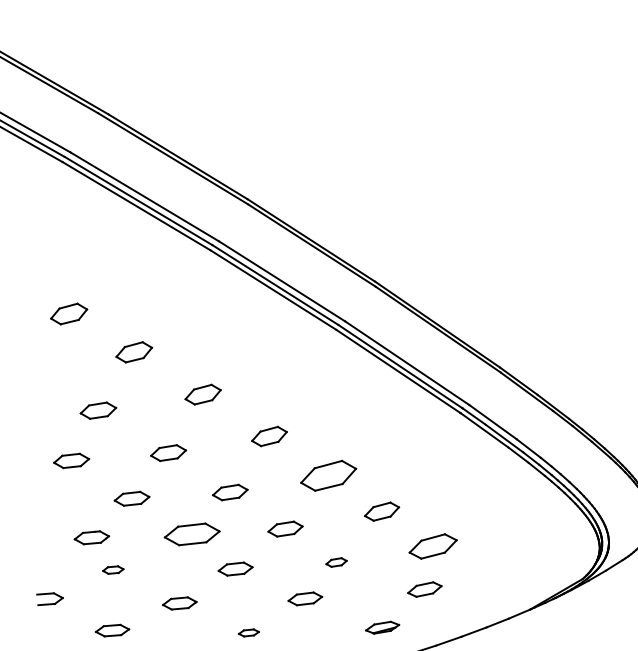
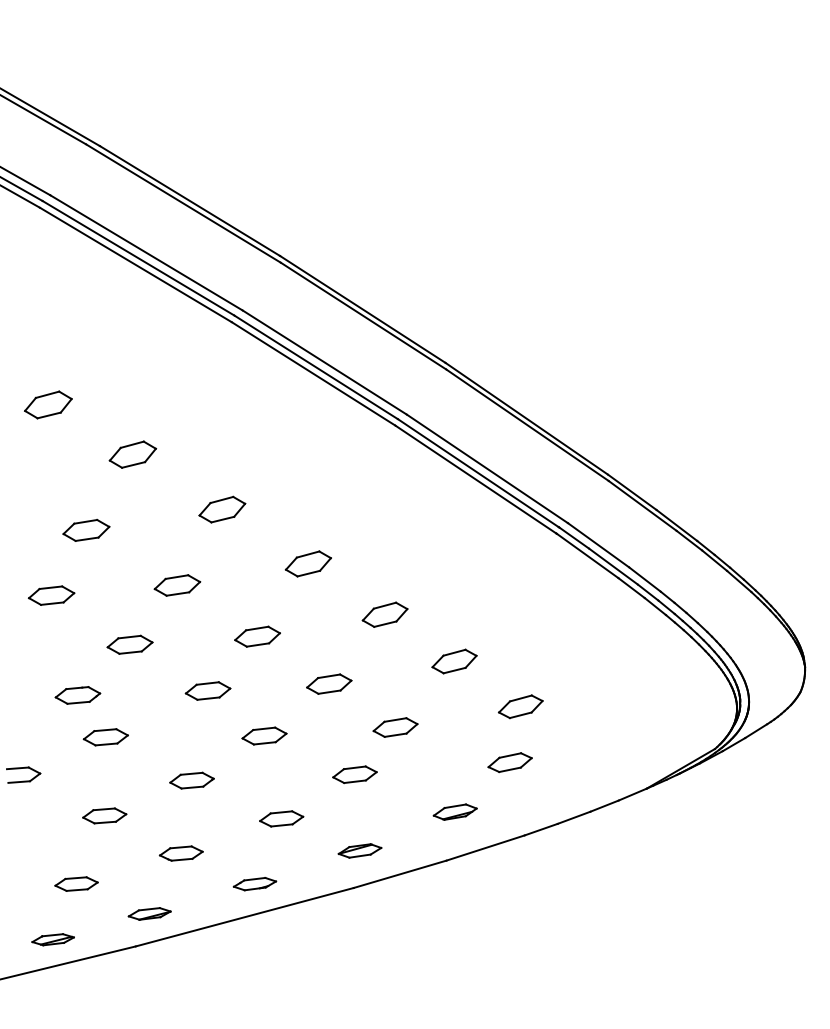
part: (328, 475) -> (384, 614), size x0.62
part: (191, 534) -> (207, 690), size x0.62
part: (432, 546) -> (520, 706), size x0.71
part: (336, 562) -> (395, 727), size x1.67
part: (113, 570) -> (105, 737), size x1.67
part: (248, 632) -> (281, 818), size x1.67

